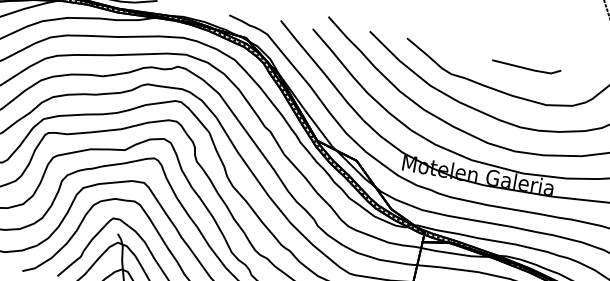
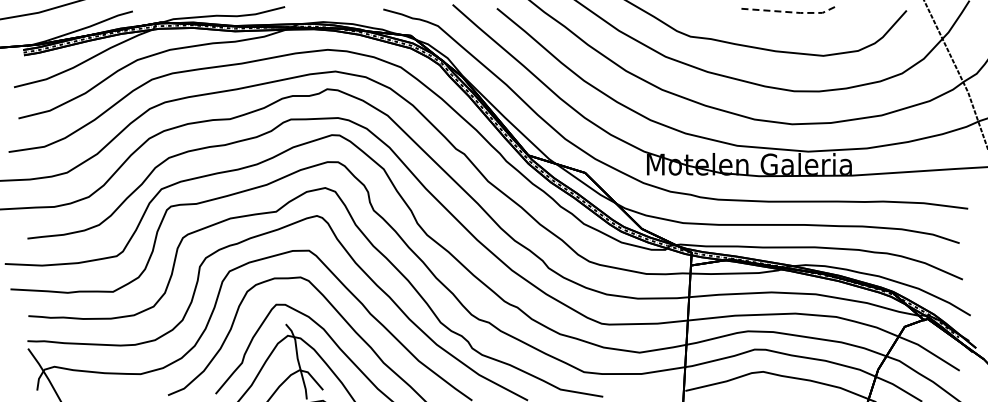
line: (528, 69) -> (791, 12), solid -> dashed

